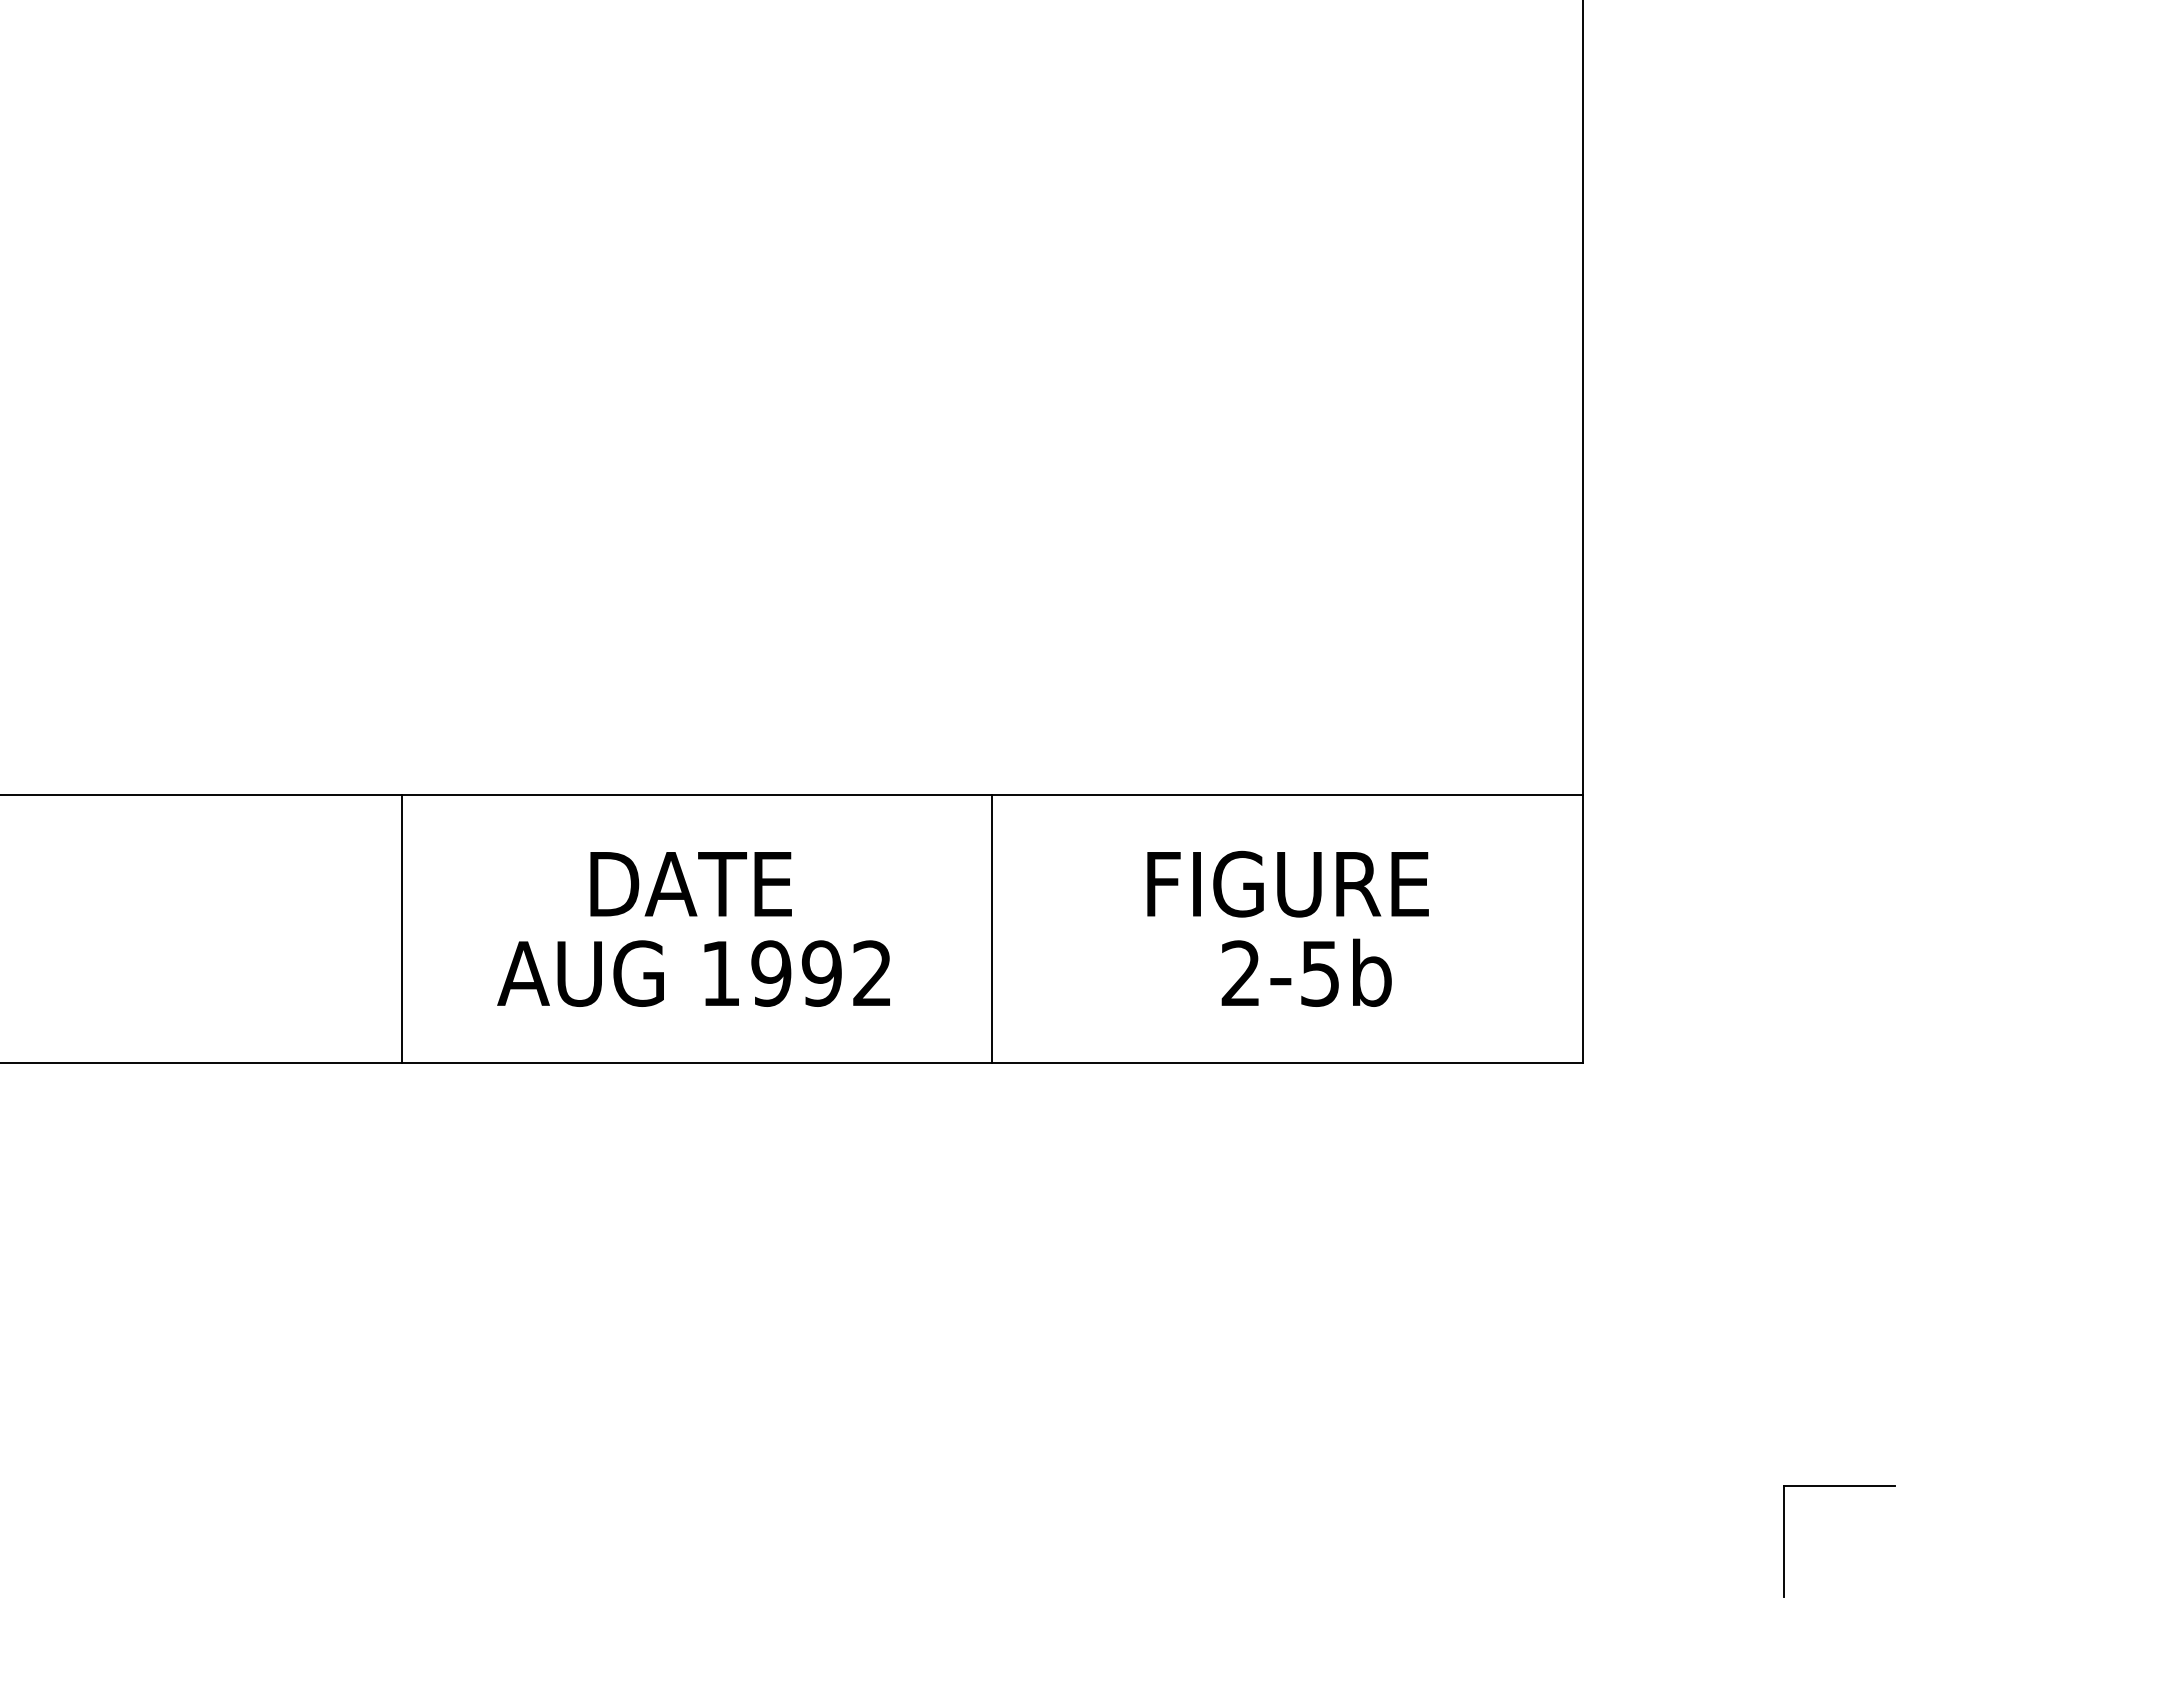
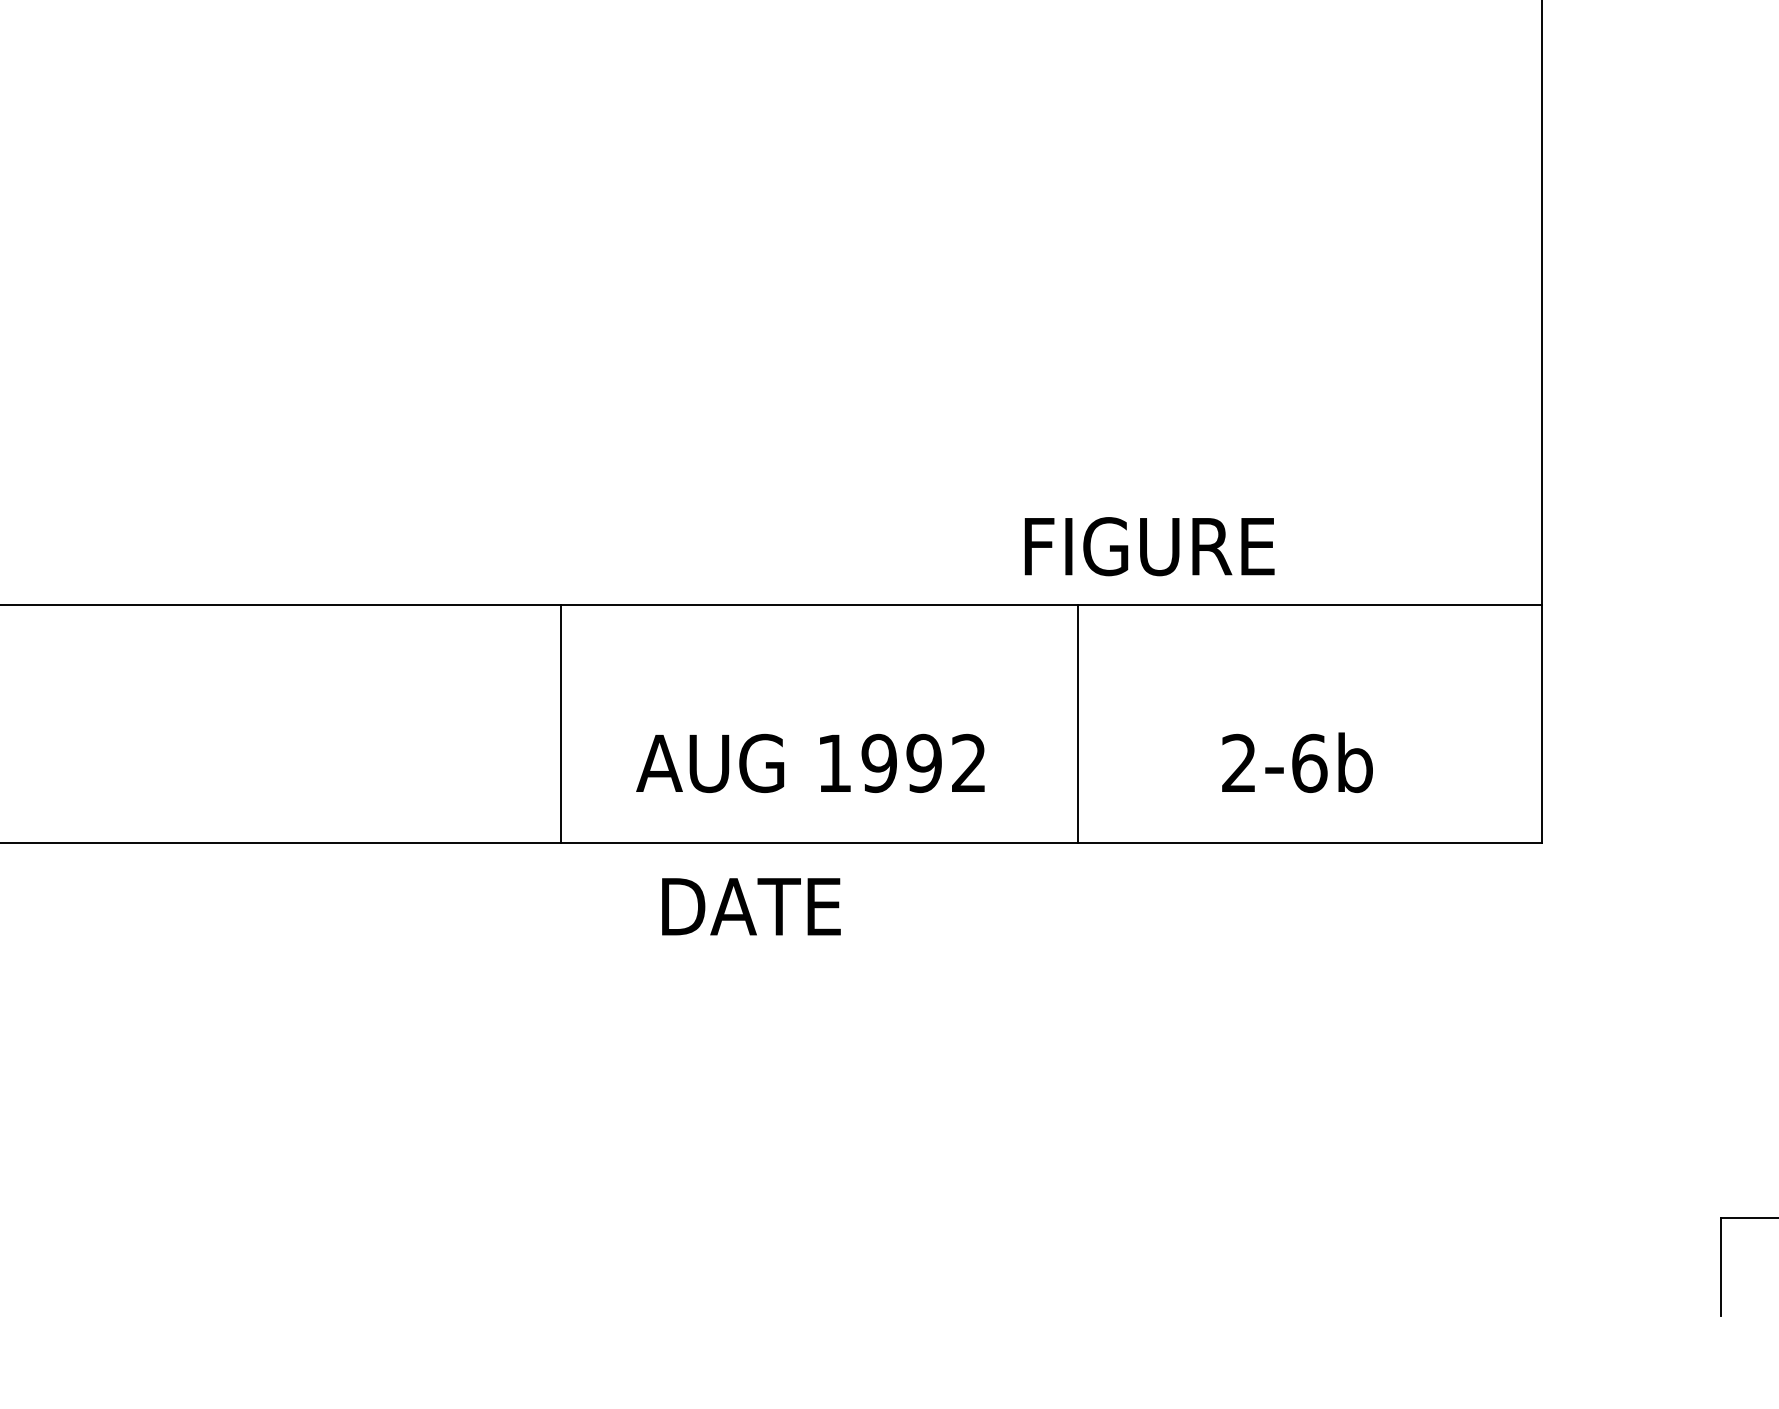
text: (1287, 883) -> (1149, 545), moved
text: (690, 884) -> (750, 907), moved
line: (401, 928) -> (561, 723), moved
line: (992, 928) -> (1078, 723), moved
text: (693, 973) -> (810, 763), moved
text: (1320, 973) -> (1309, 763), 2-5b -> 2-6b

